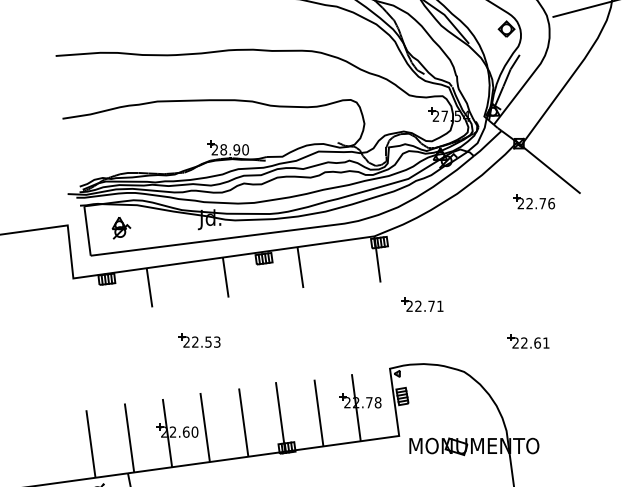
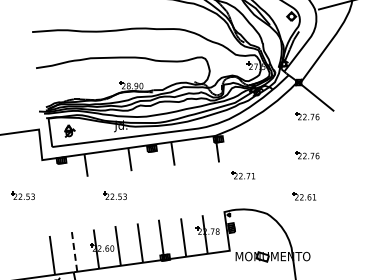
part: (534, 270) -> (307, 155), added
part: (39, 339) -> (22, 195), added
line: (129, 437) -> (74, 251), solid -> dashed

